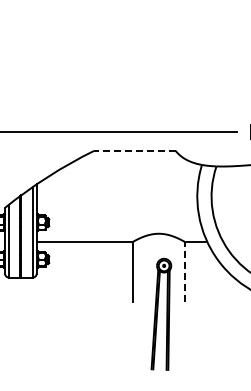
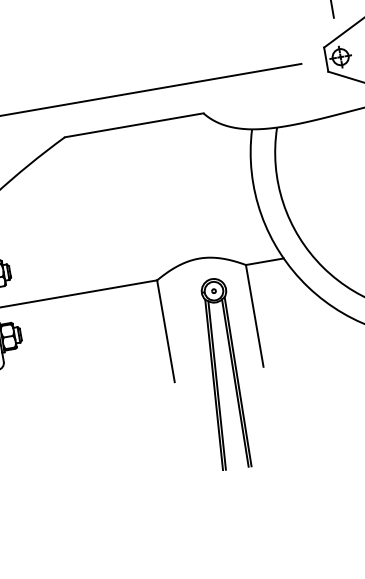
line: (134, 150) -> (133, 124), dashed -> solid
line: (185, 271) -> (255, 314), dashed -> solid
part: (161, 313) -> (223, 372), moved

